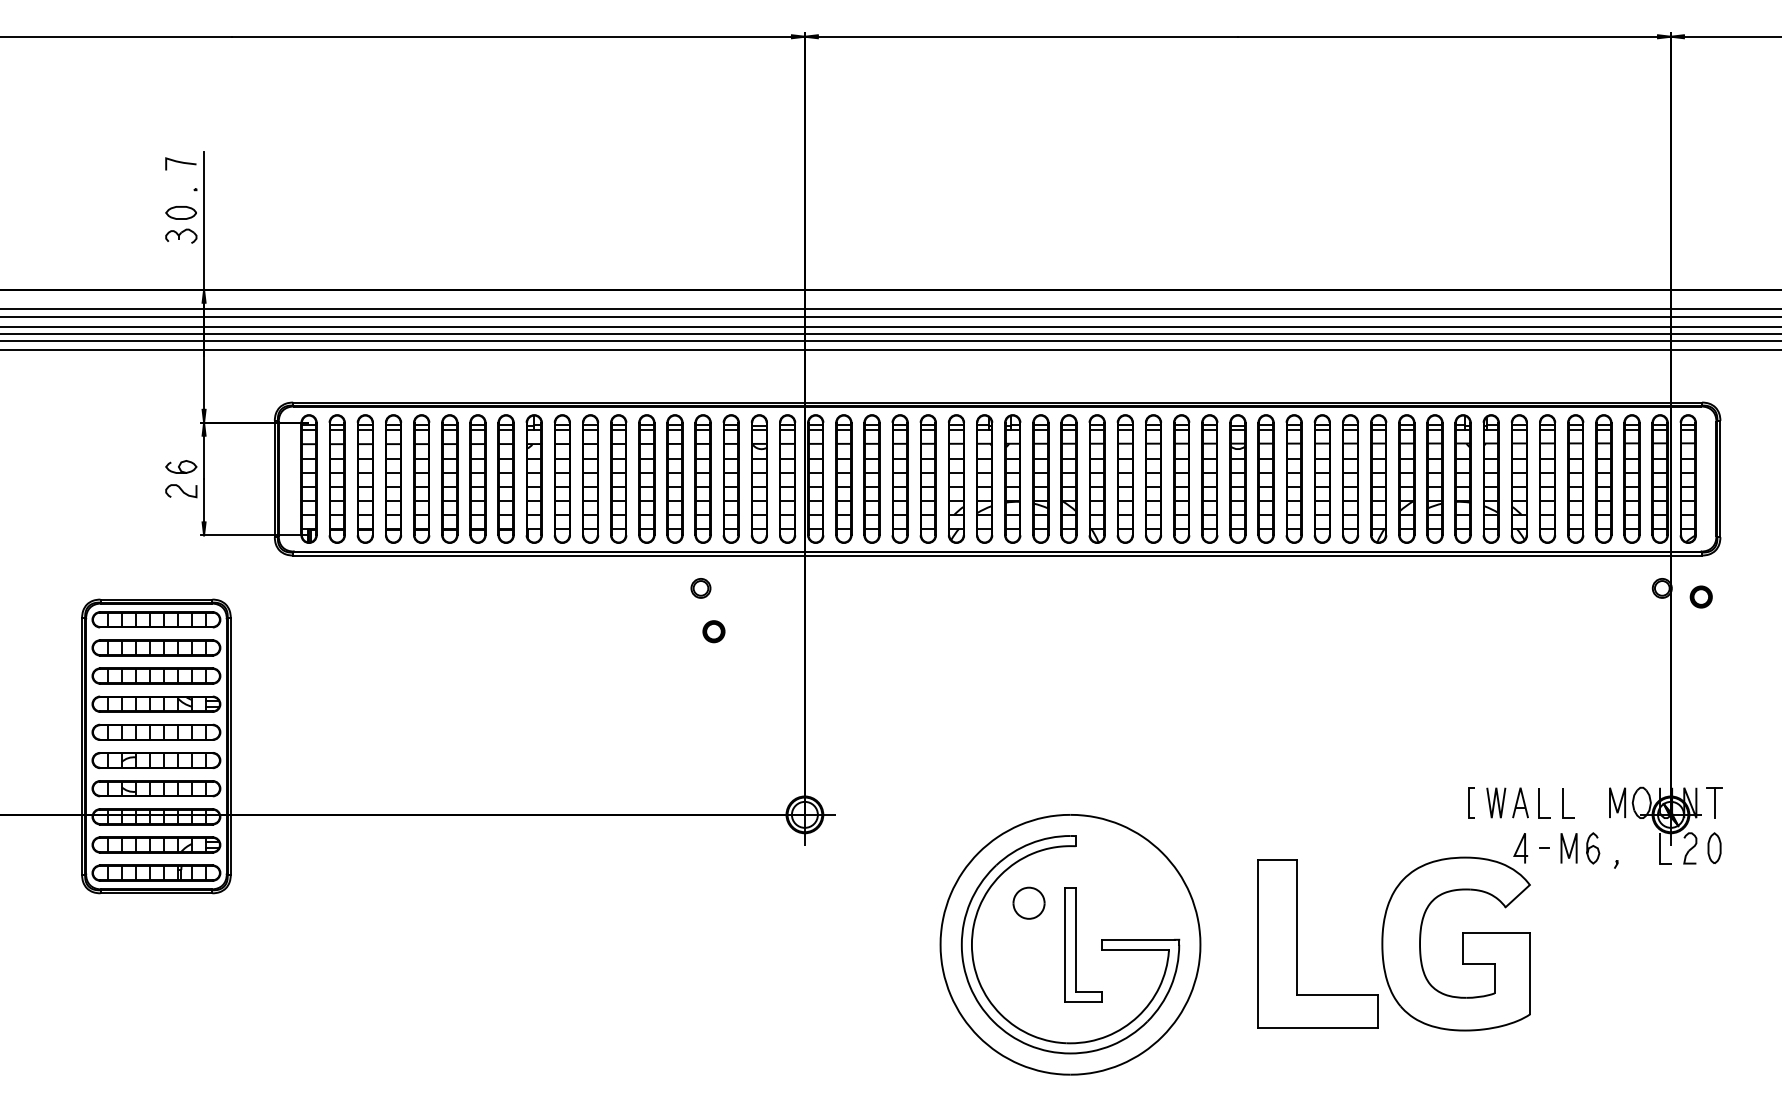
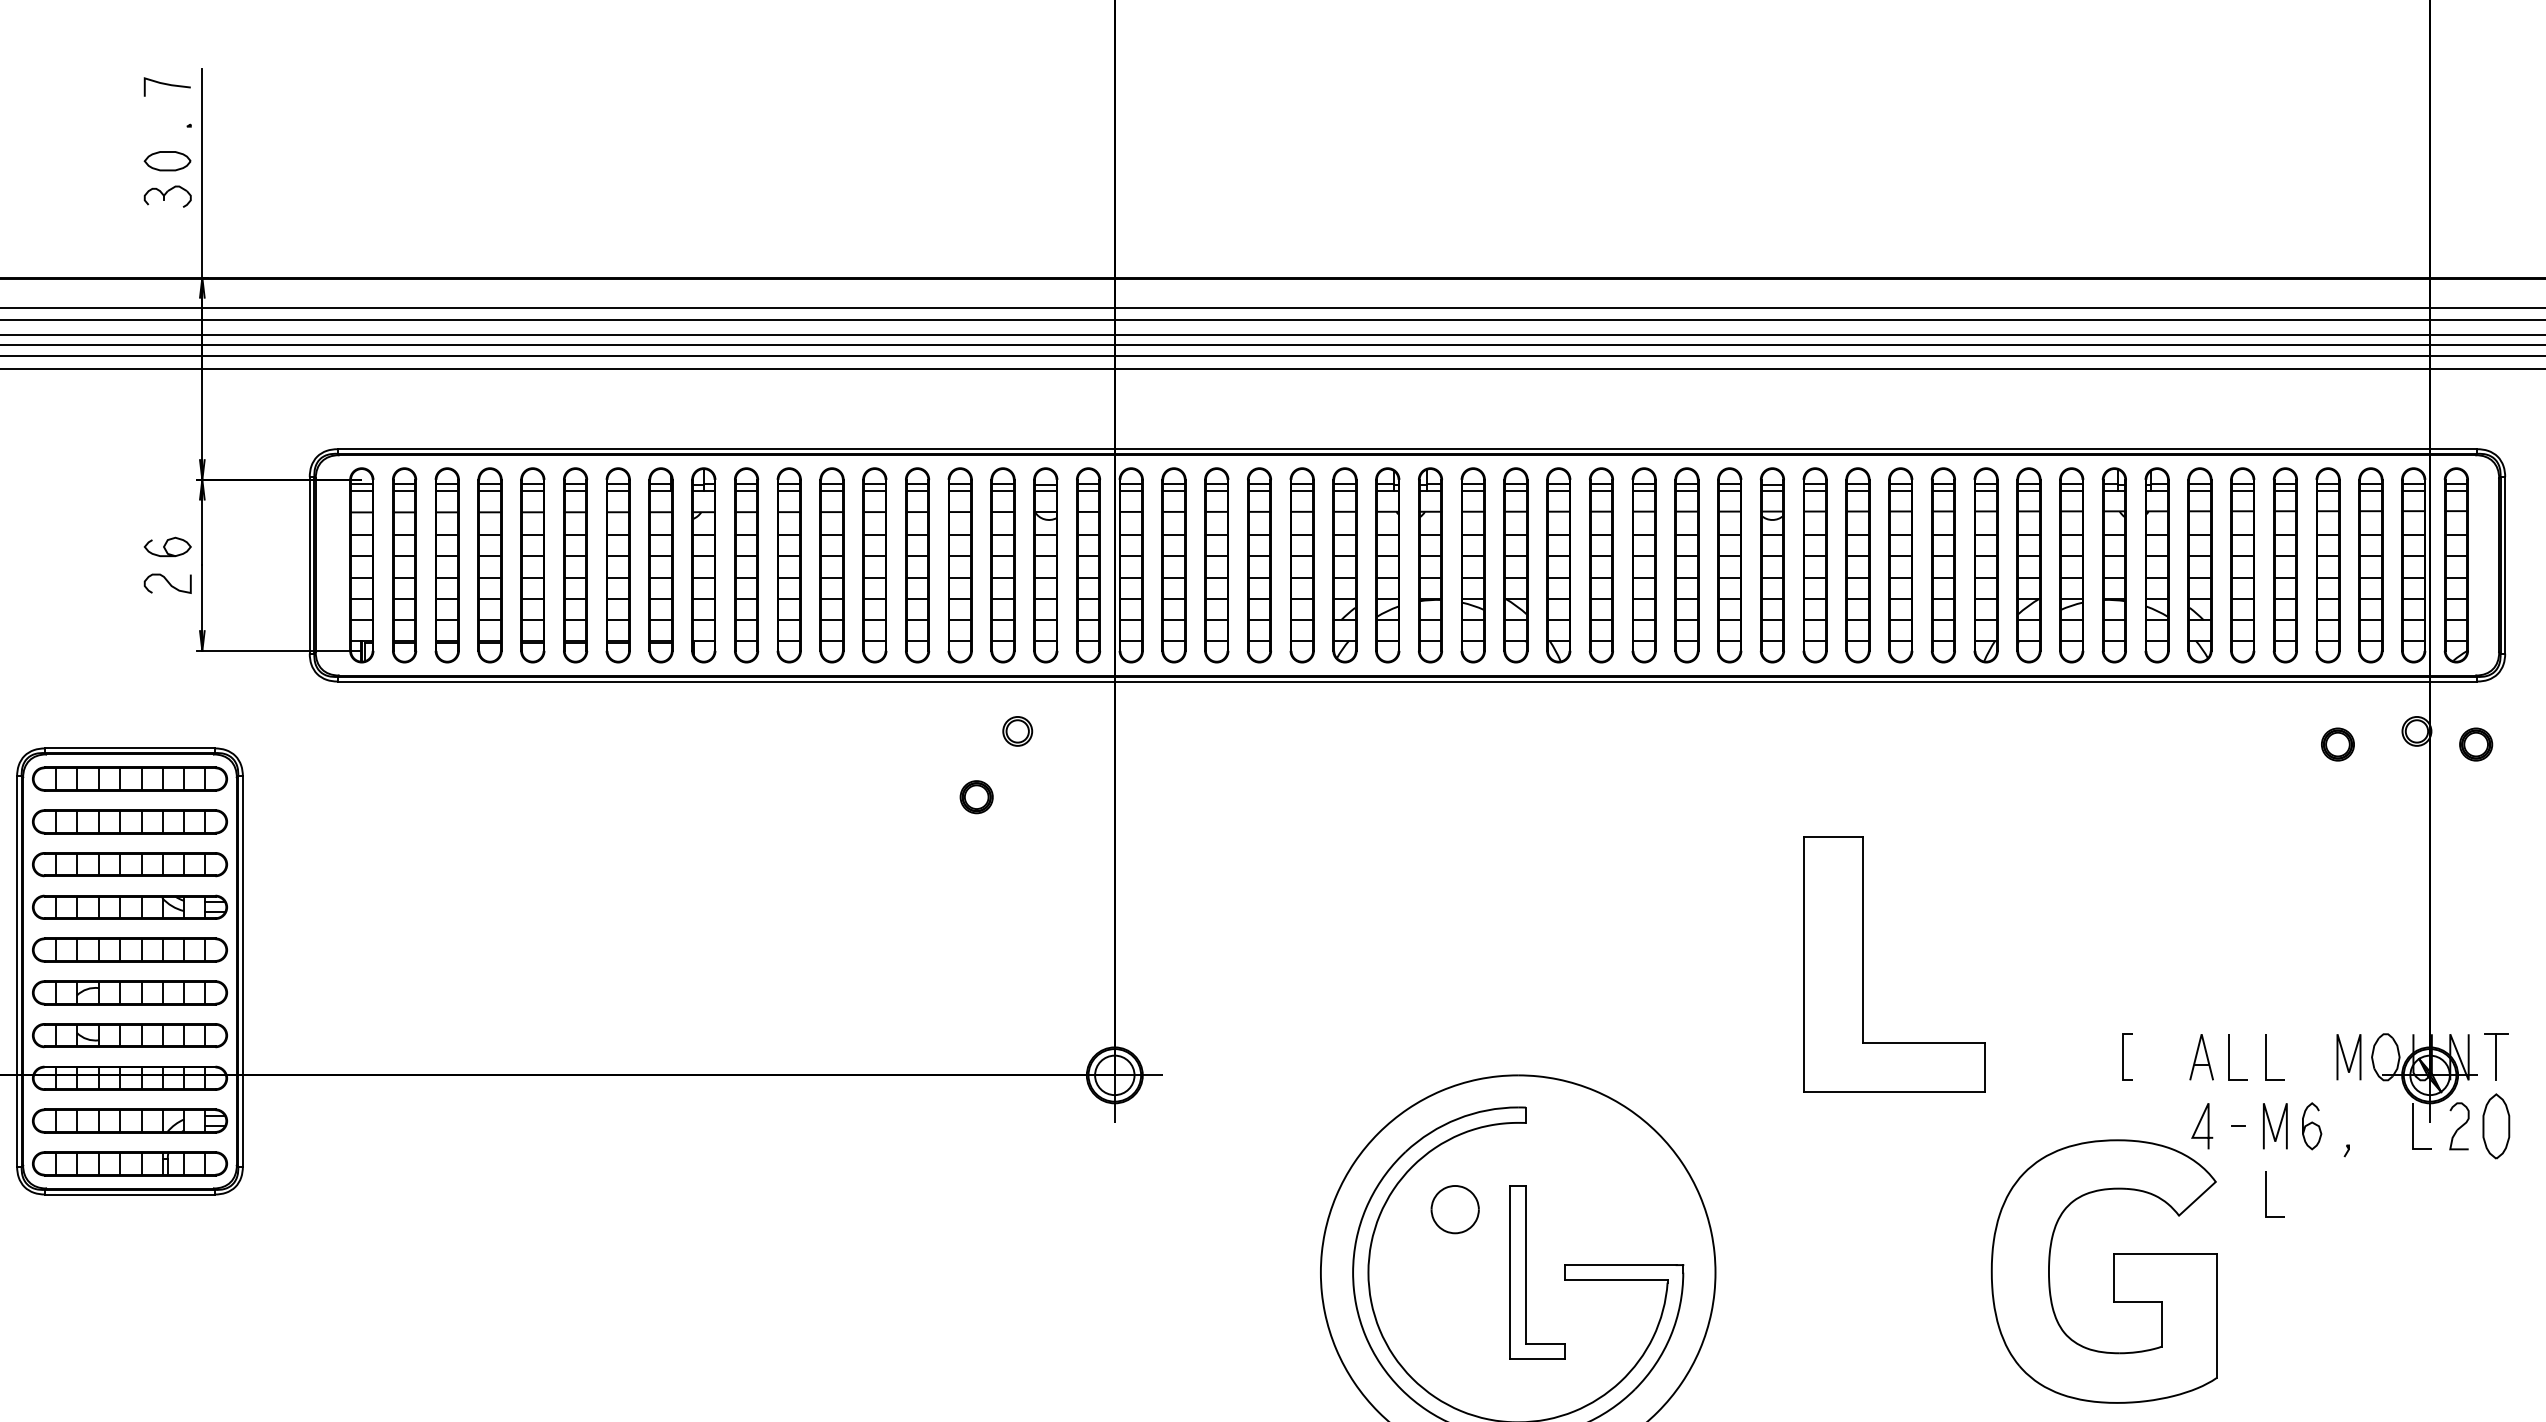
part: (700, 588) -> (1016, 731), moved
part: (1609, 596) -> (2336, 743), added
line: (1497, 802) -> (2166, 1056), removed
part: (1714, 847) -> (2496, 1124), size x1.4
line: (1563, 893) -> (2266, 1194), added
part: (1297, 943) -> (1862, 963), moved

